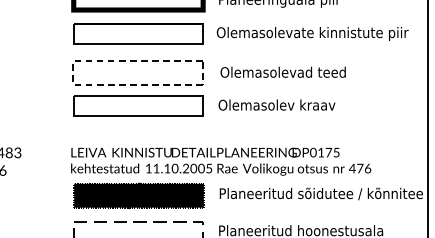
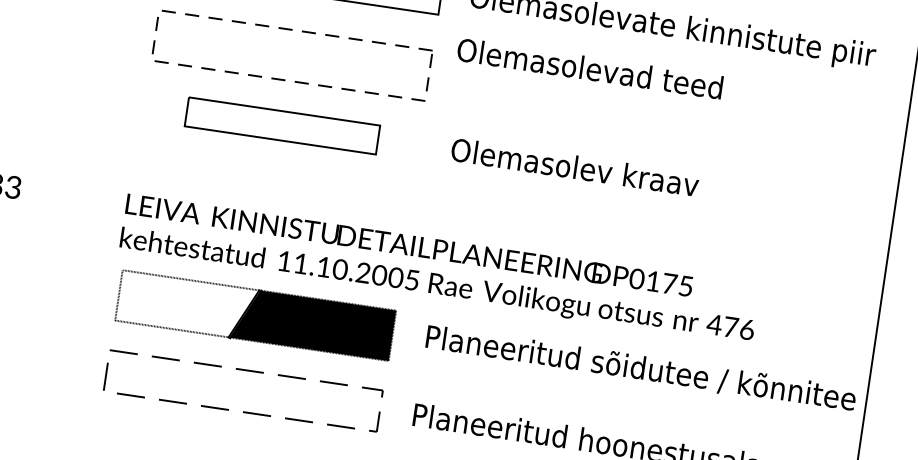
text: (282, 71) -> (588, 66), moved
part: (138, 105) -> (282, 125), size x0.7
fill: (106, 195) -> (187, 304), removed

